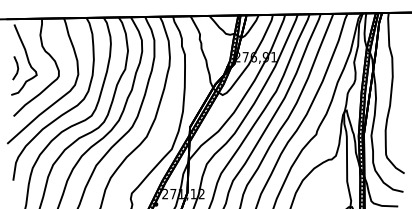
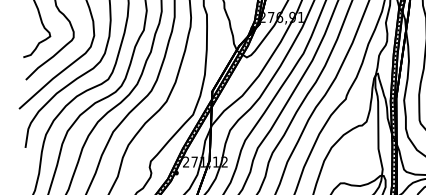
line: (17, 68) -> (29, 29), removed

